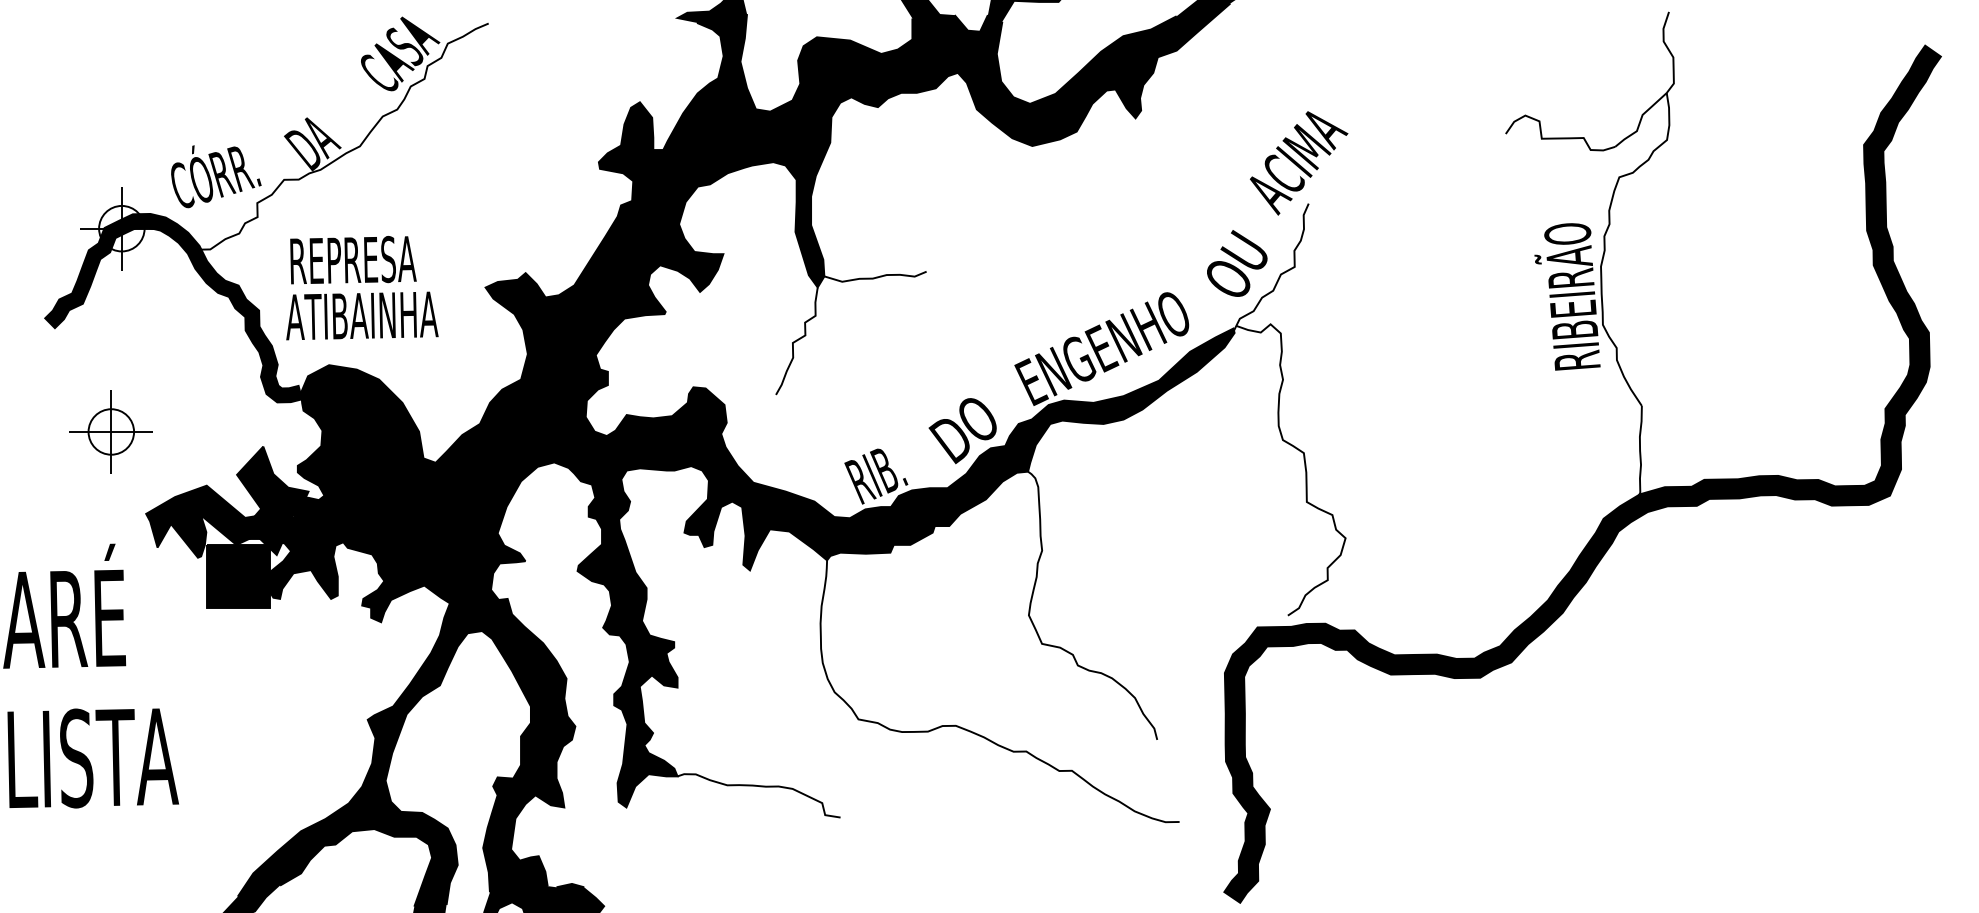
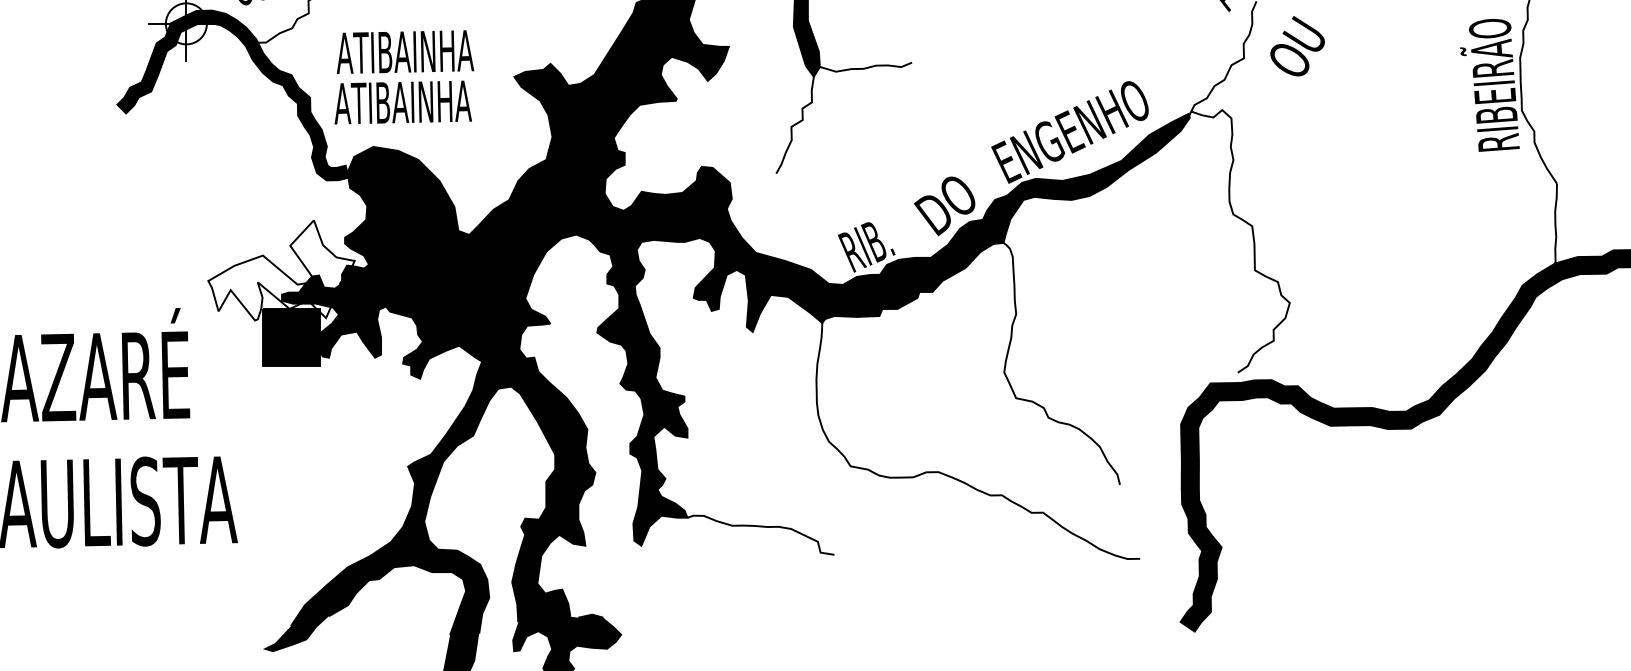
text: (364, 259) -> (405, 51), REPRESA -> ATIBAINHA
text: (1237, 263) -> (1297, 46), moved
part: (110, 431) -> (176, 206), removed
fill: (227, 501) -> (281, 269), removed

